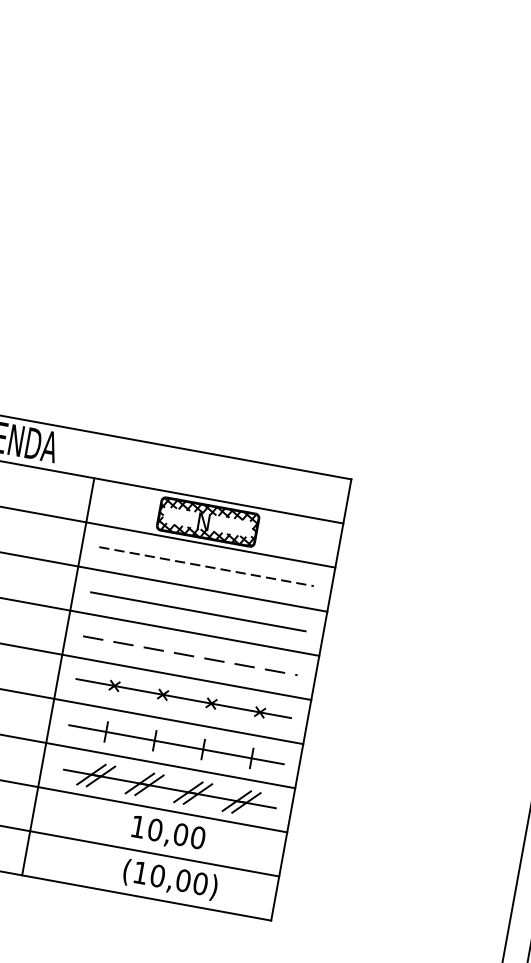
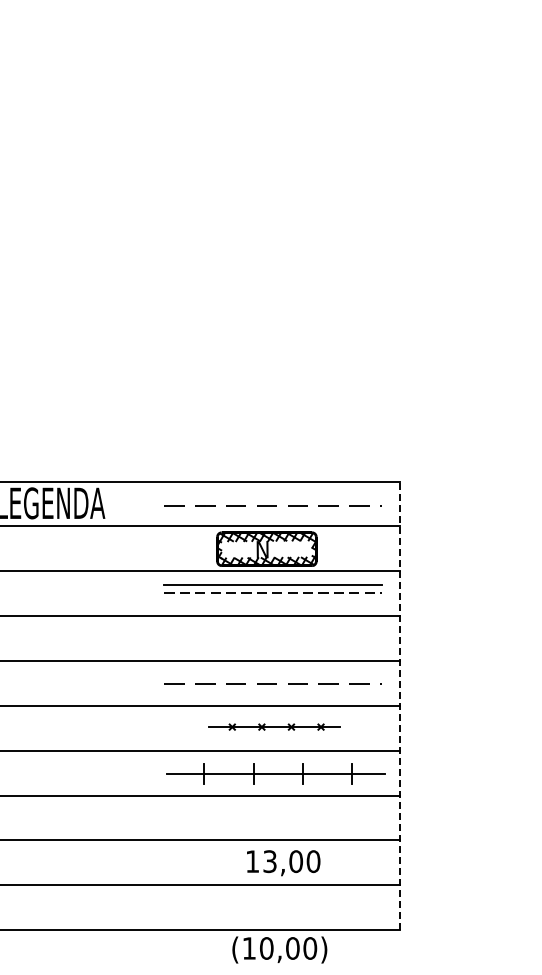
line: (221, 480) -> (272, 505), added
line: (197, 610) -> (272, 584), moved
line: (58, 677) -> (147, 728), removed
part: (183, 697) -> (274, 726), size x0.6
line: (311, 699) -> (400, 705), solid -> dashed
part: (169, 788) -> (276, 818), removed
text: (154, 829) -> (269, 861), 10,00 -> 13,00
text: (170, 879) -> (279, 949), moved

